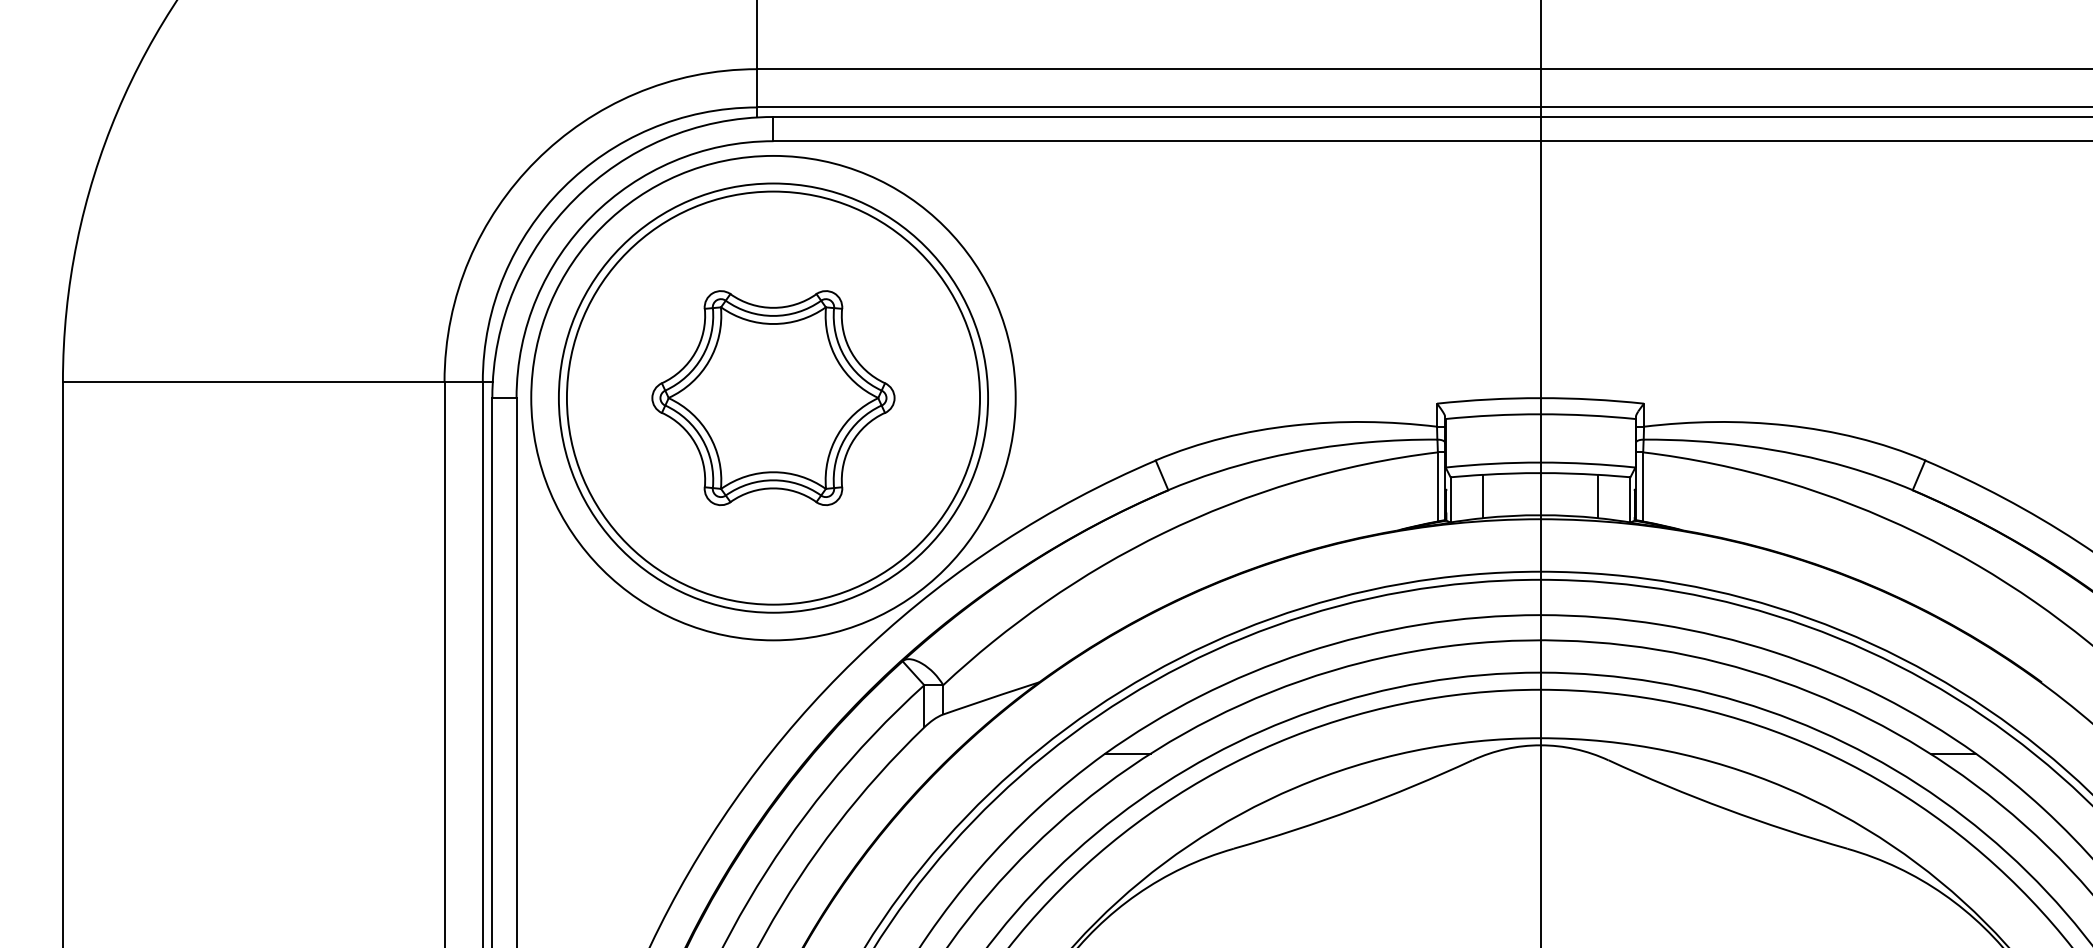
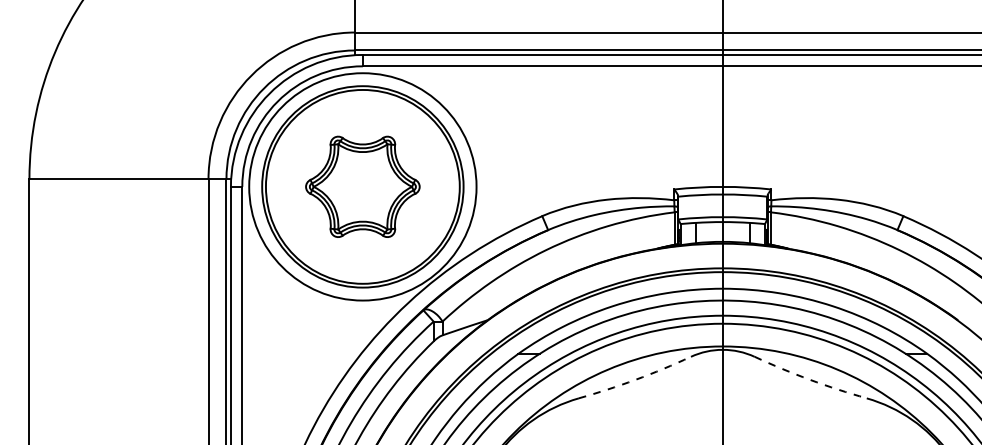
arc: (1354, 808) -> (635, 379), solid -> dashed
arc: (1725, 808) -> (809, 379), solid -> dashed

